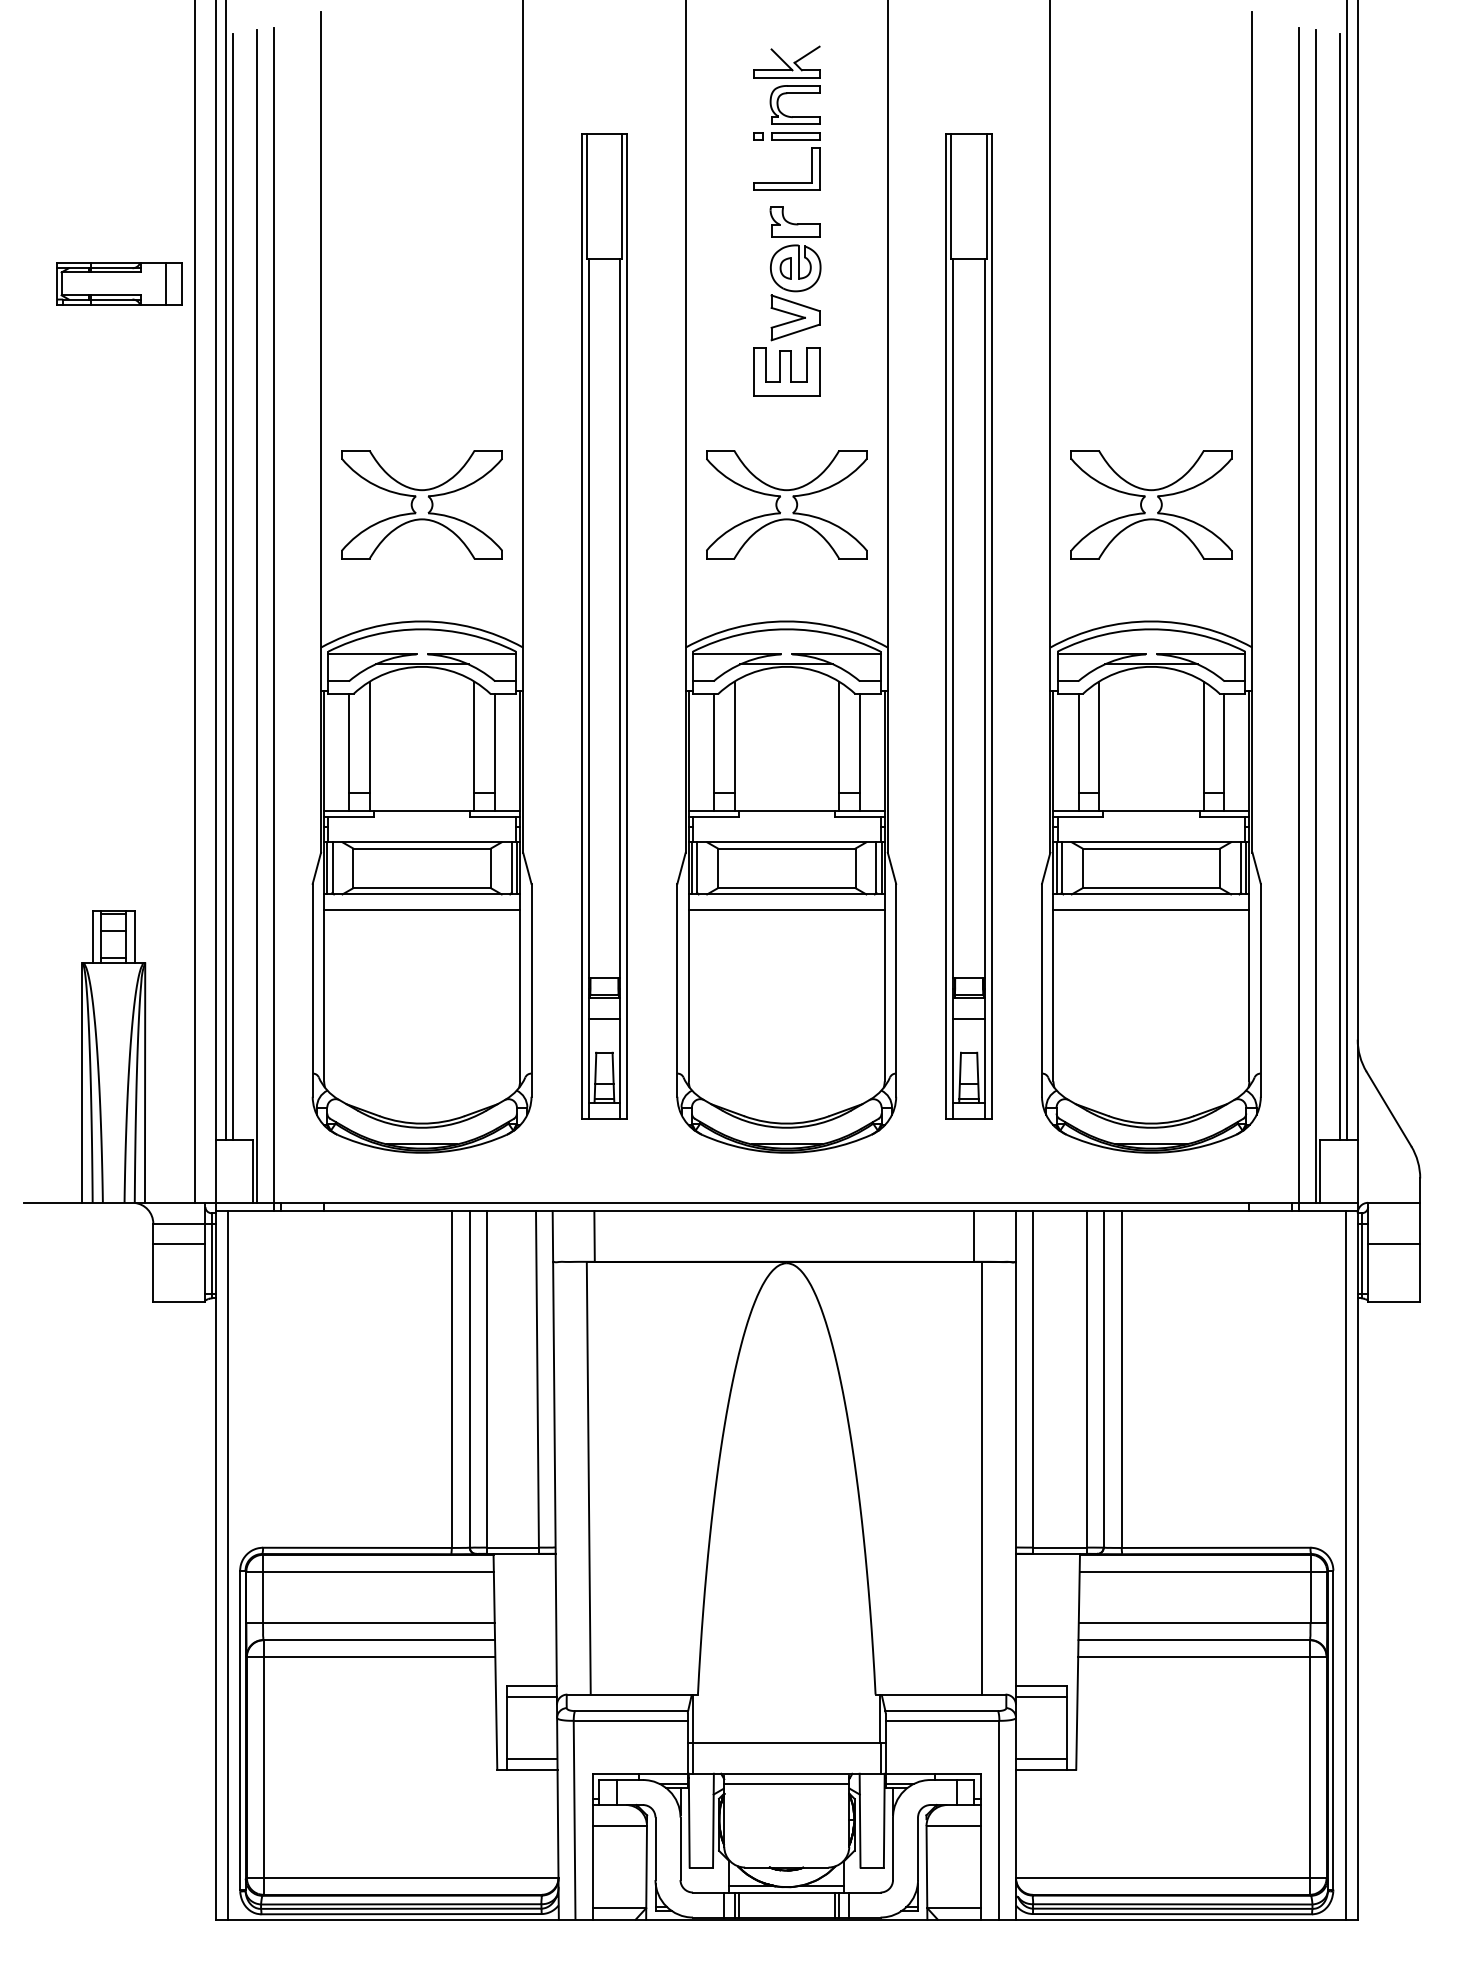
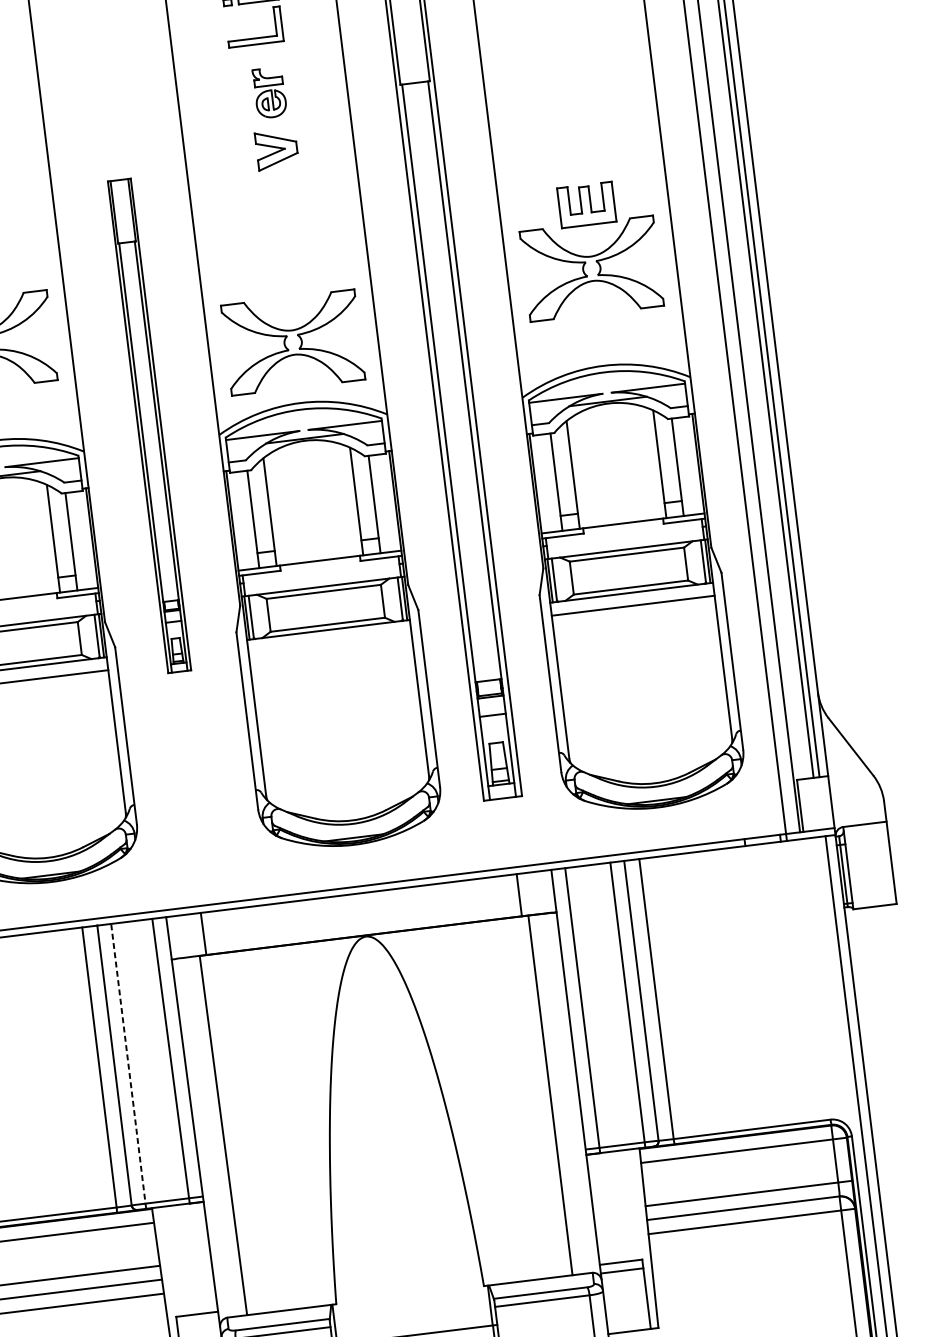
part: (795, 249) -> (269, 92), size x0.7
part: (786, 371) -> (586, 204), moved
part: (786, 504) -> (292, 342), moved
part: (604, 626) -> (149, 425), size x0.6
line: (786, 910) -> (329, 643), removed
line: (1394, 1244) -> (869, 858), removed
line: (486, 1382) -> (128, 1066), solid -> dashed
line: (531, 1696) -> (198, 1322), removed
line: (1041, 1759) -> (628, 1323), removed

